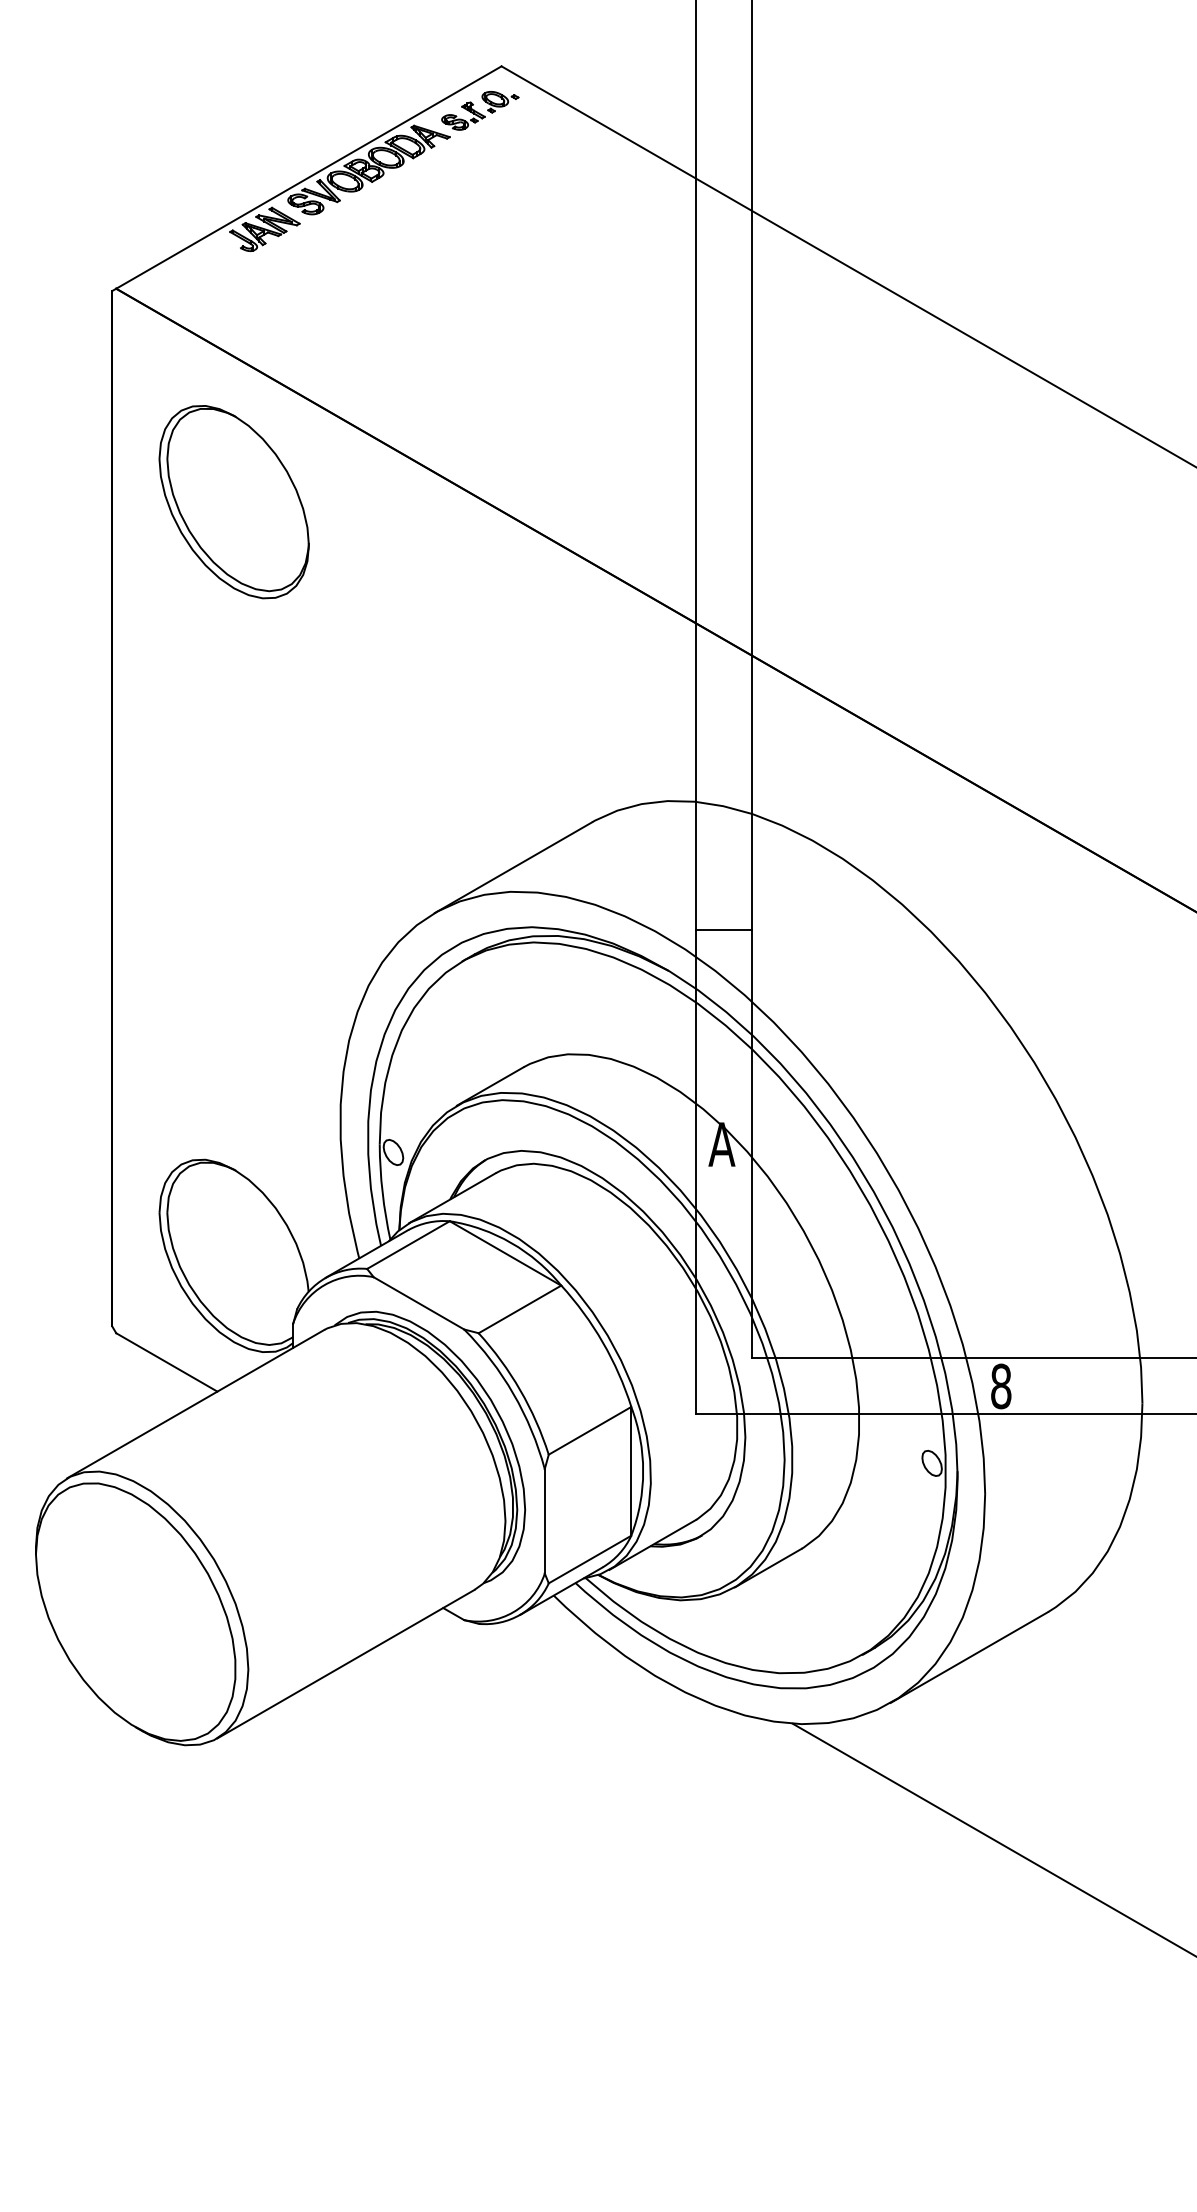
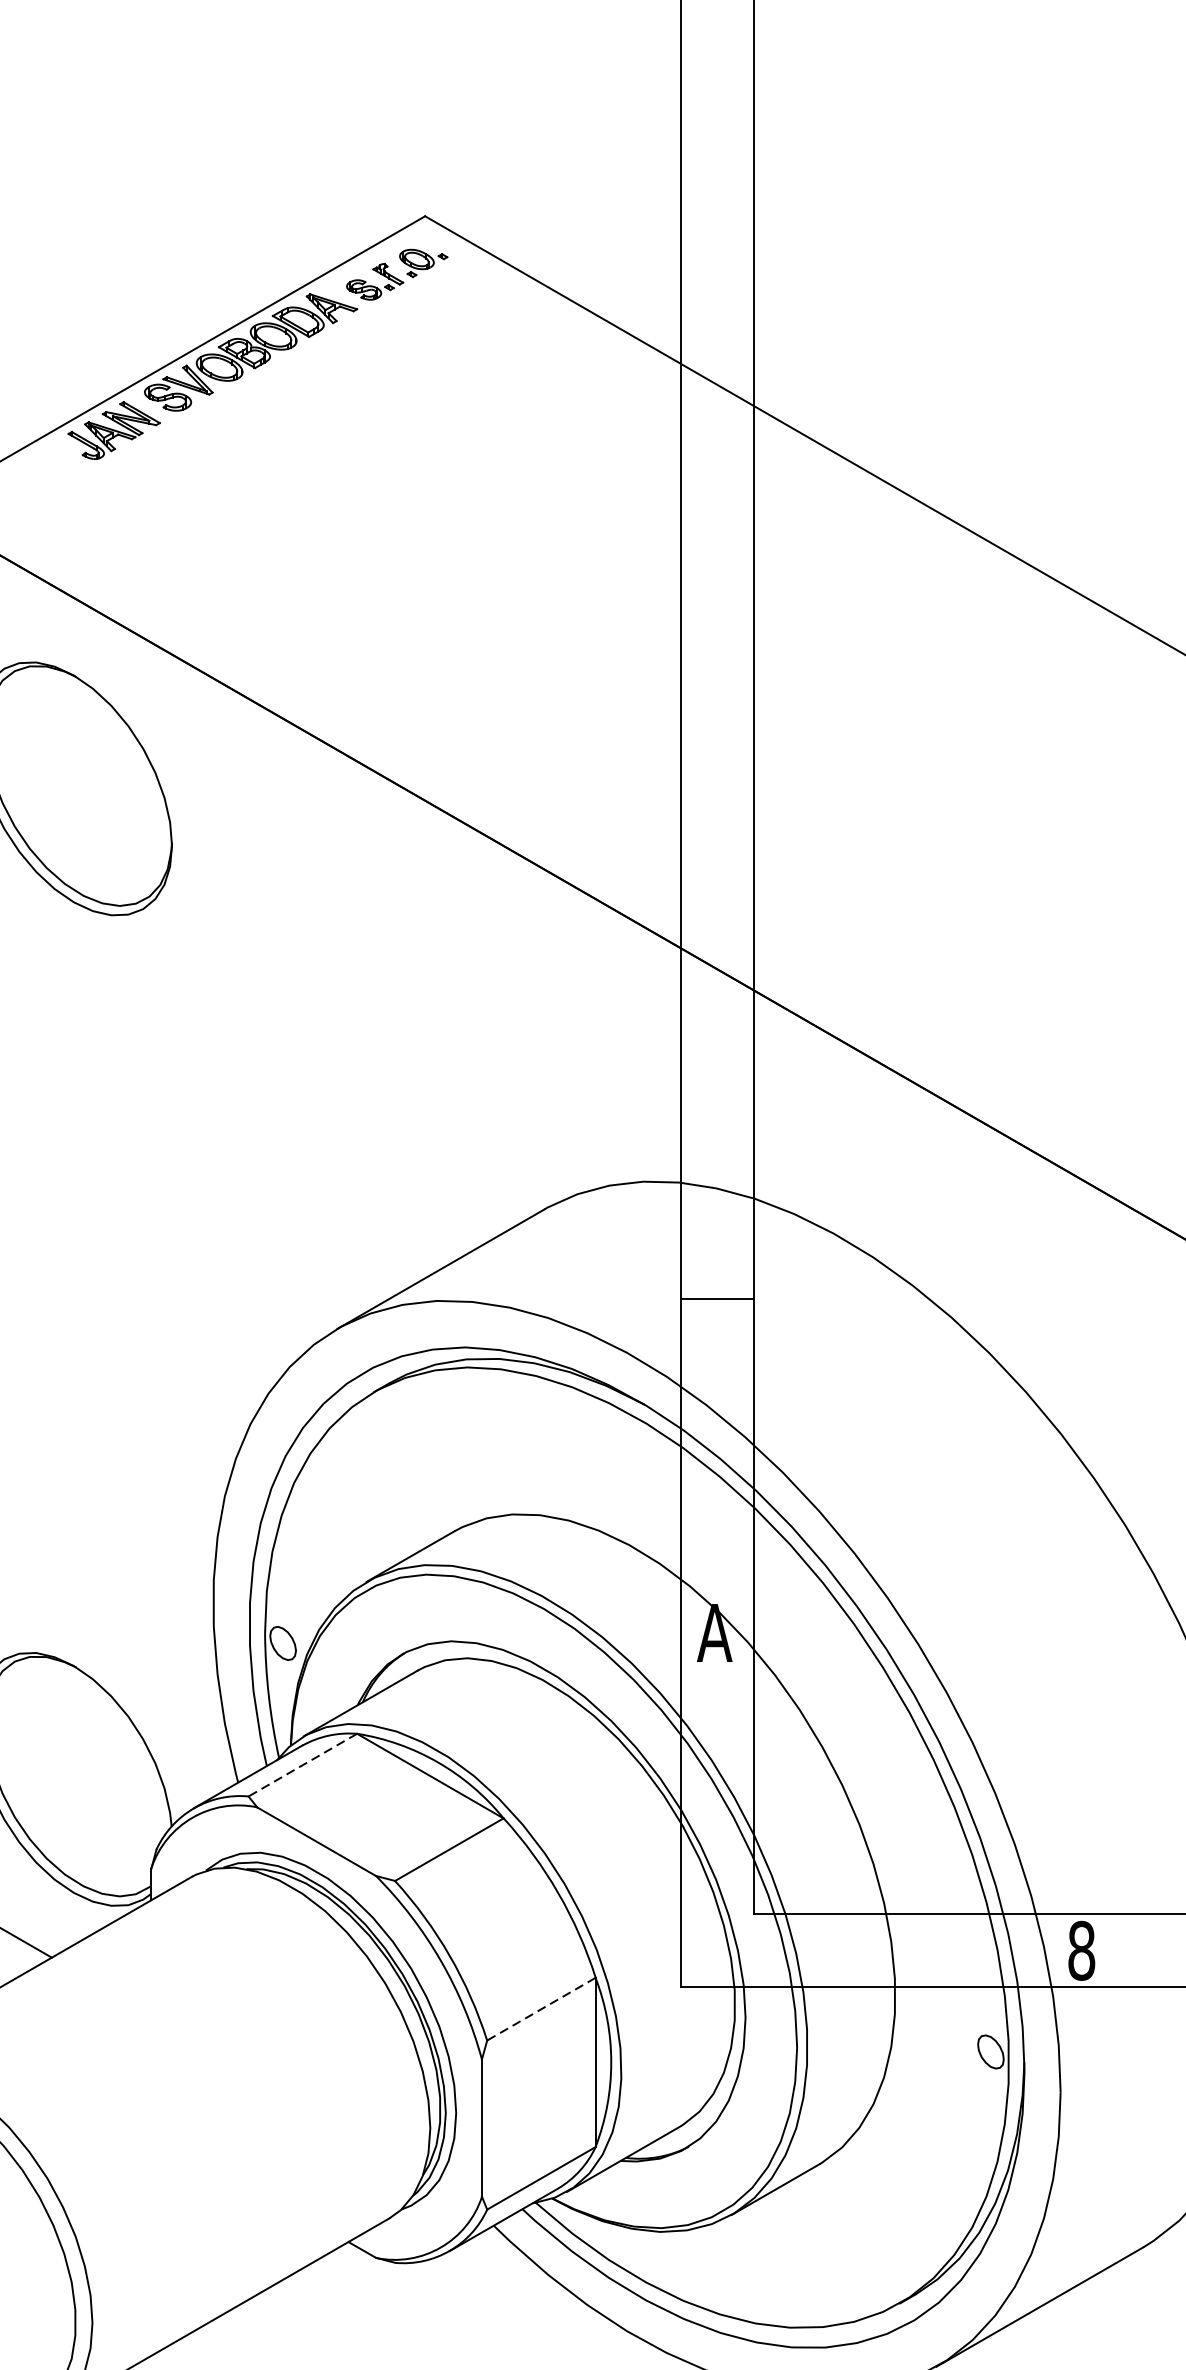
line: (723, 930) -> (716, 1299), moved
line: (408, 1245) -> (302, 1765), solid -> dashed
line: (590, 1430) -> (542, 2008), solid -> dashed

